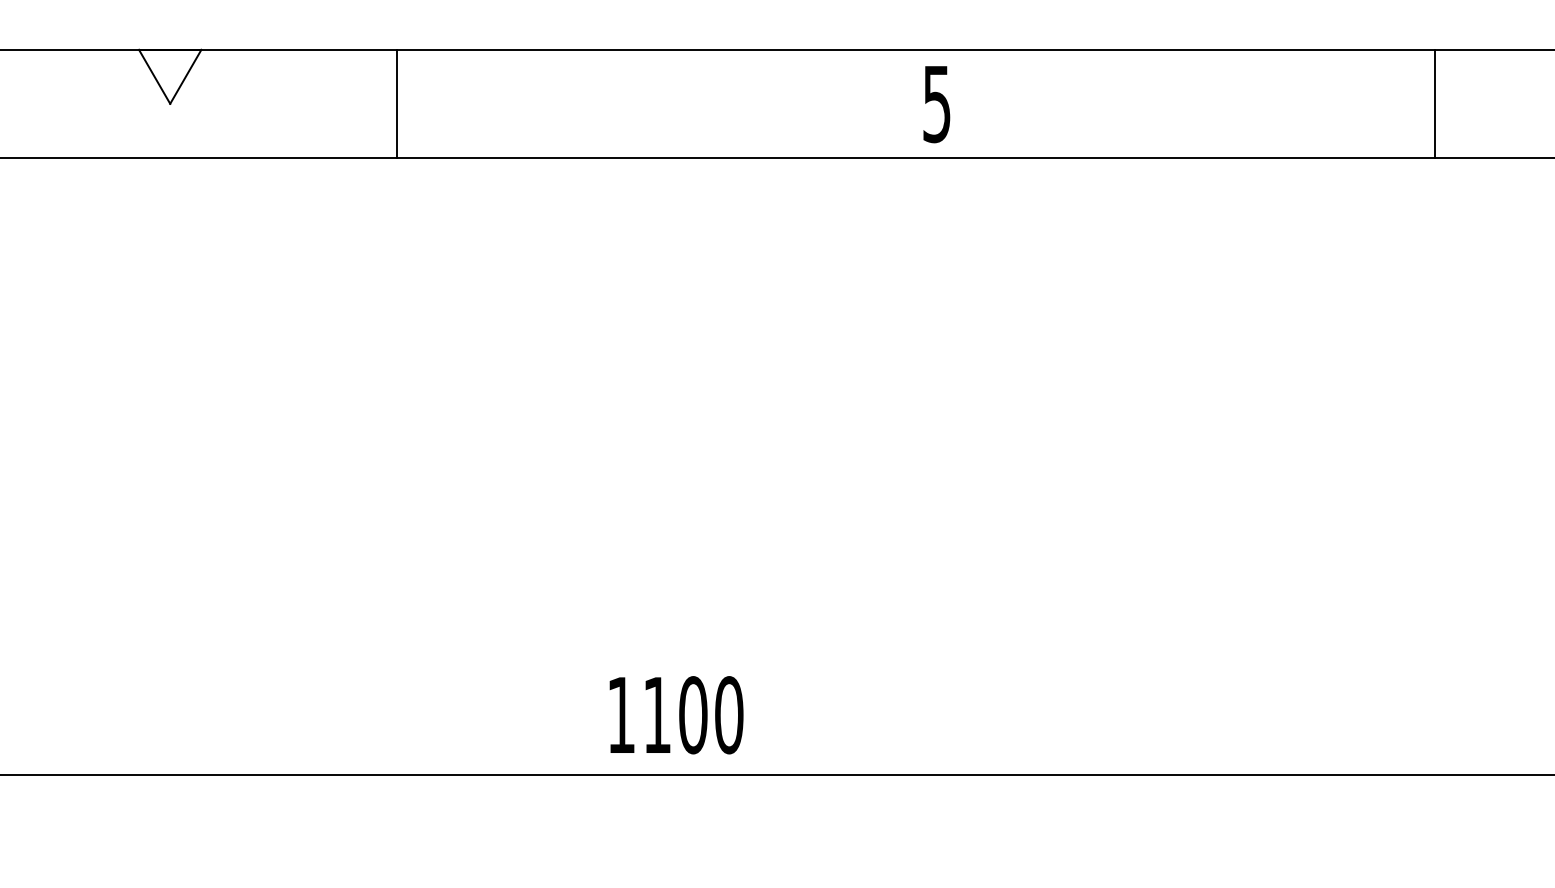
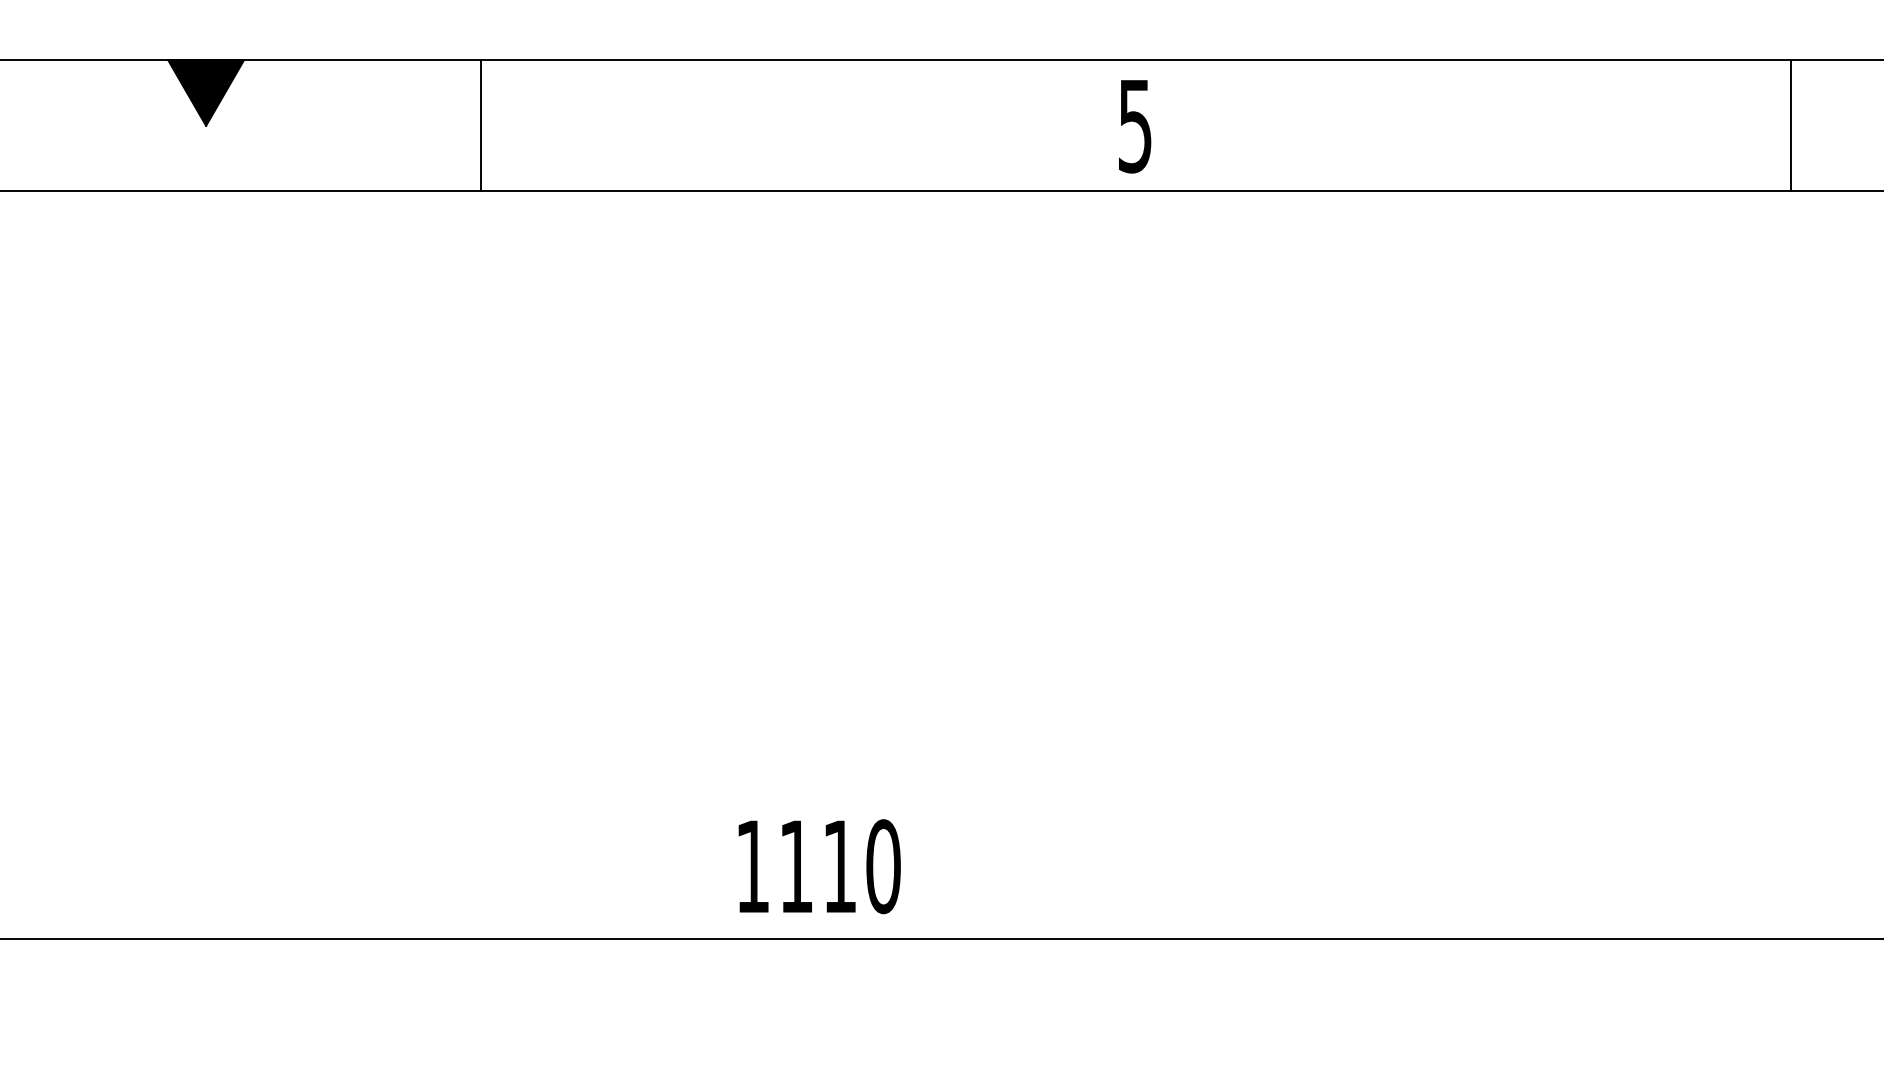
fill: (170, 76) -> (206, 92), added
line: (1435, 103) -> (1791, 125), moved
text: (693, 715) -> (840, 867), 1100 -> 1110

